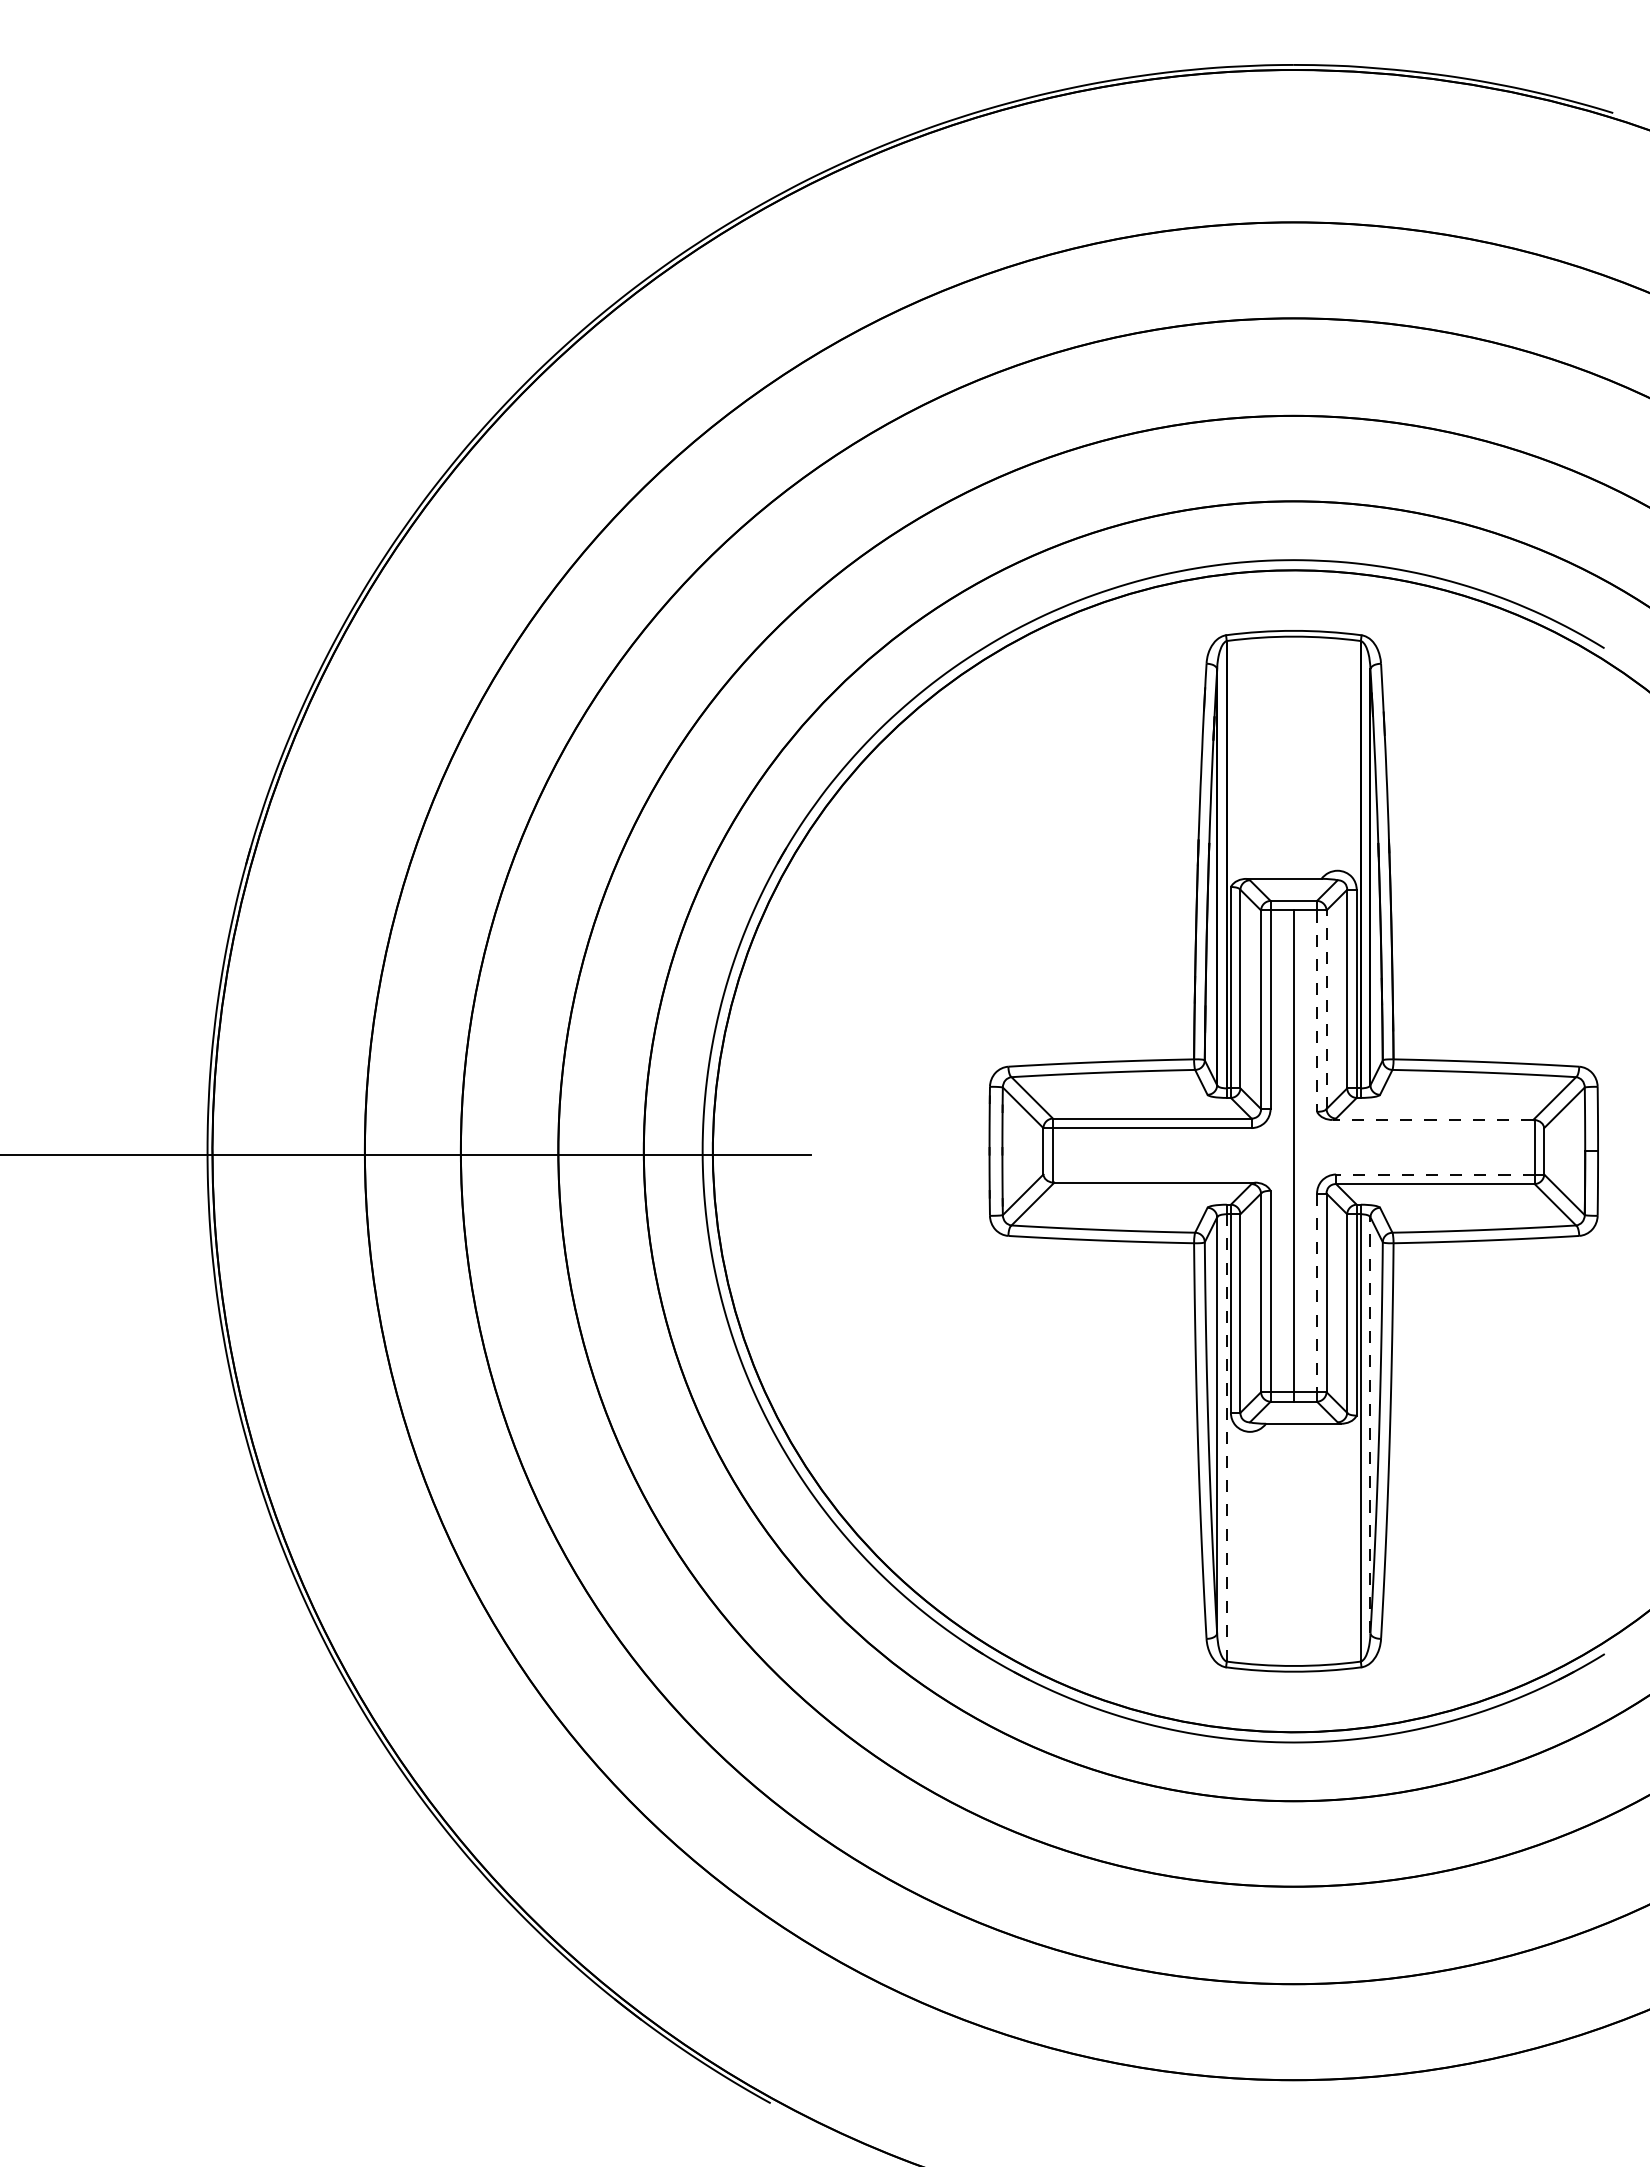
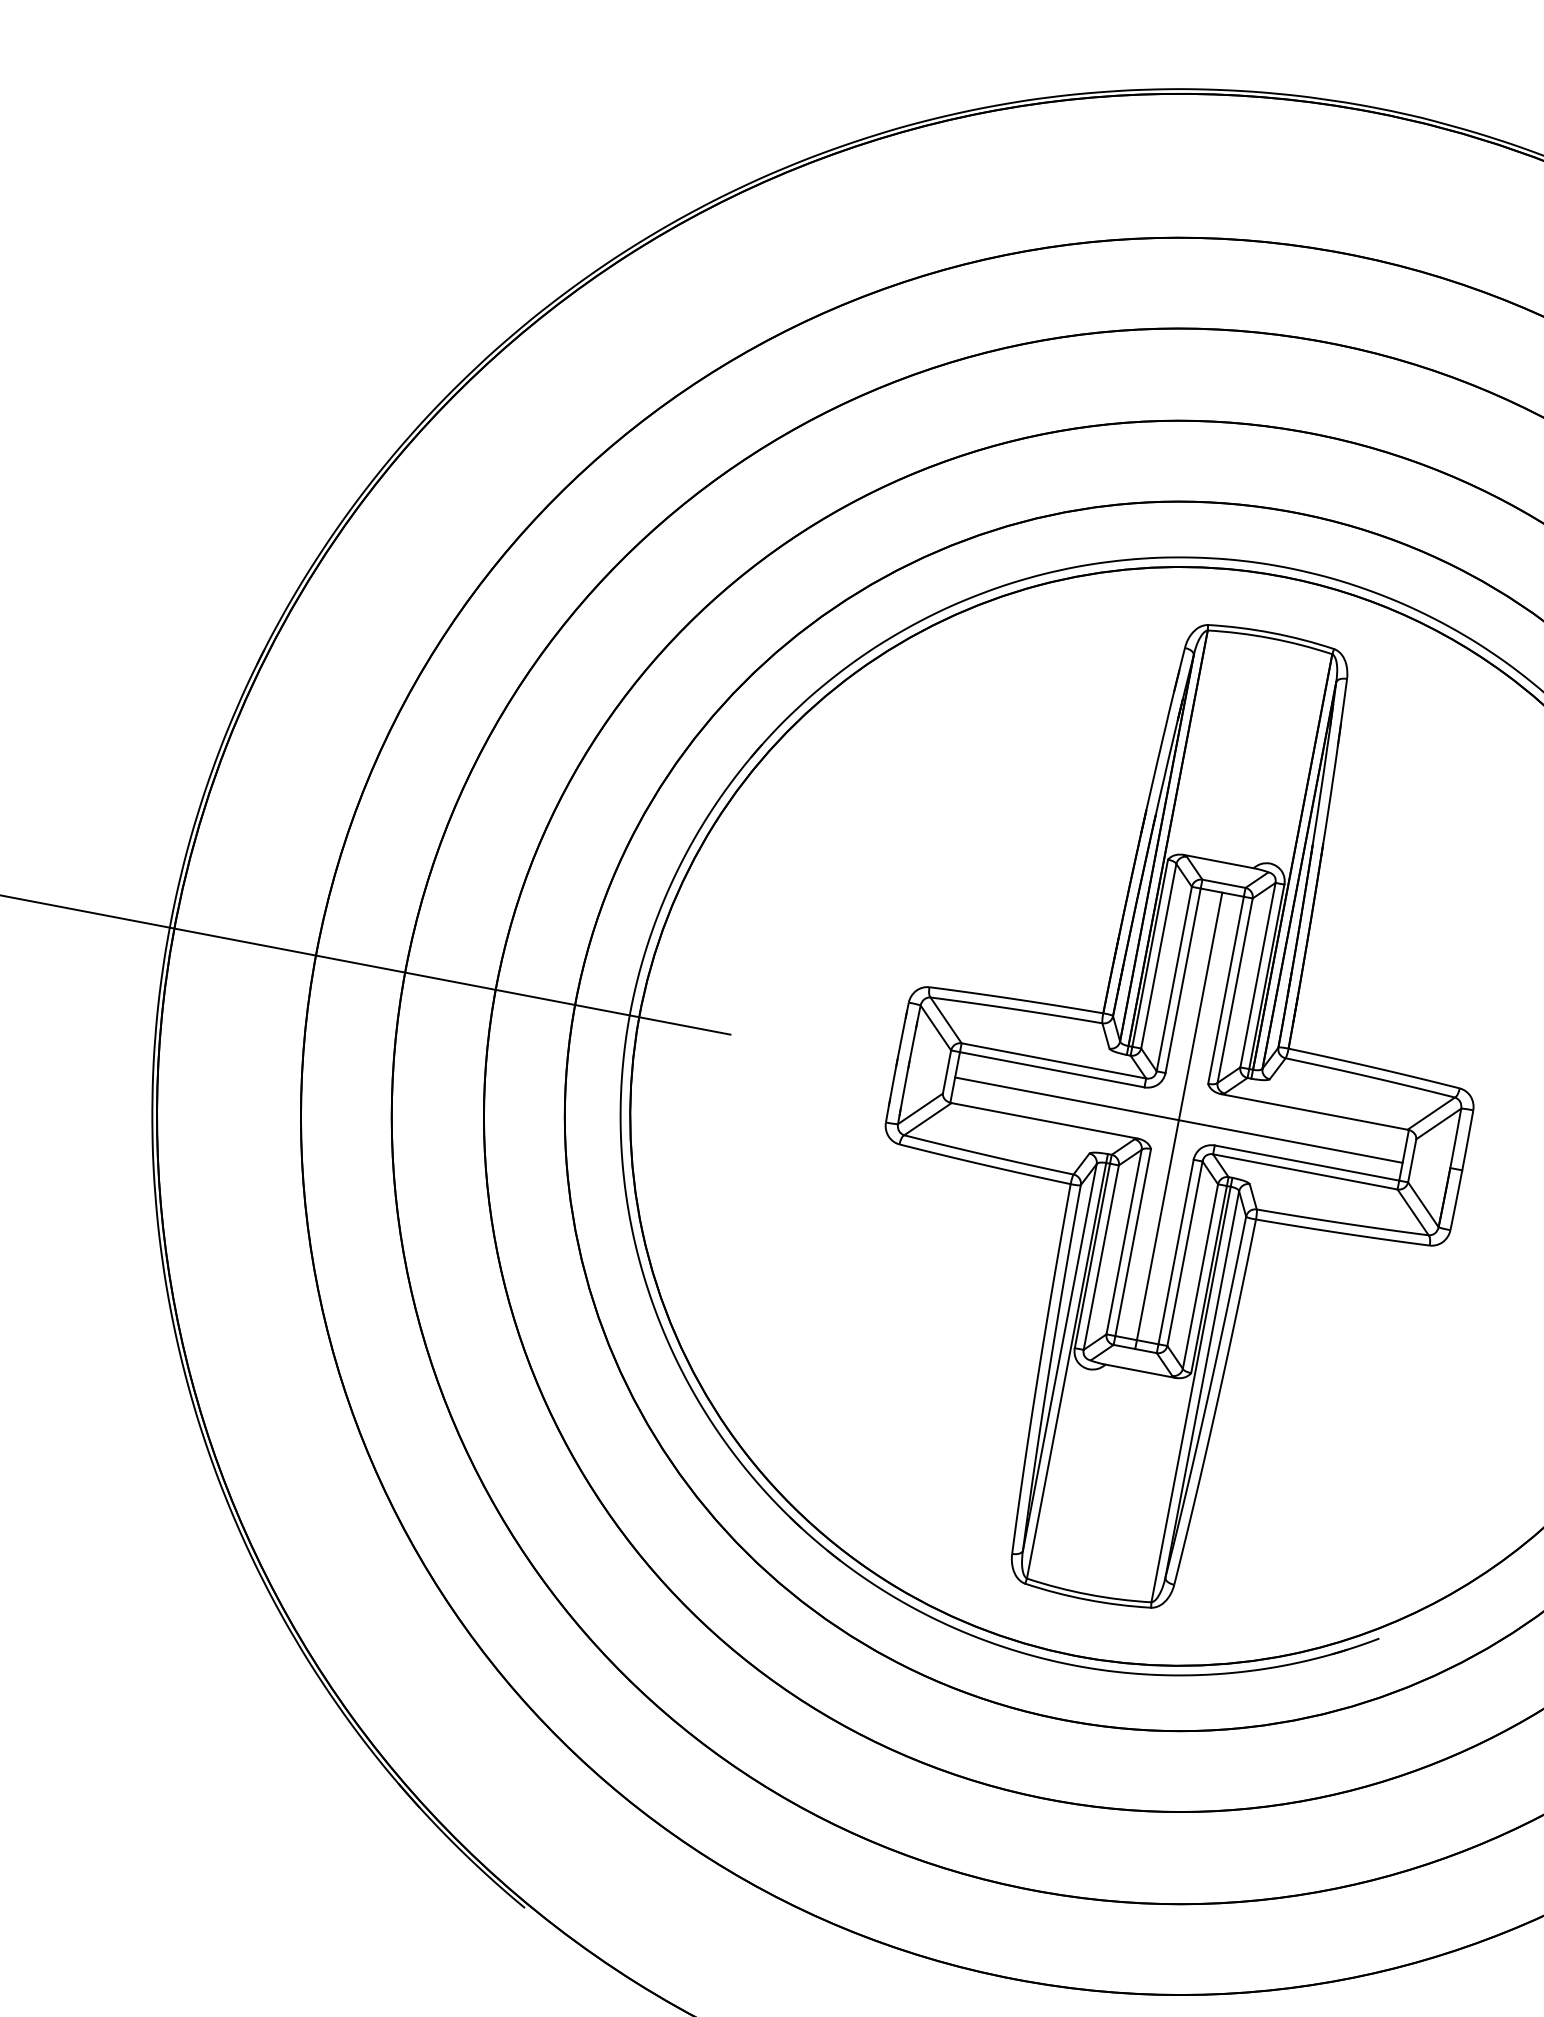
line: (1326, 1009) -> (1235, 990), dashed -> solid
line: (1317, 1011) -> (1226, 990), dashed -> solid
line: (1432, 1119) -> (1314, 1111), dashed -> solid
line: (1293, 1155) -> (1178, 1120), added
line: (1434, 1174) -> (1306, 1162), dashed -> solid
line: (1317, 1293) -> (1176, 1252), dashed -> solid
line: (1370, 1424) -> (1202, 1383), dashed -> solid
line: (1226, 1437) -> (1066, 1370), dashed -> solid

